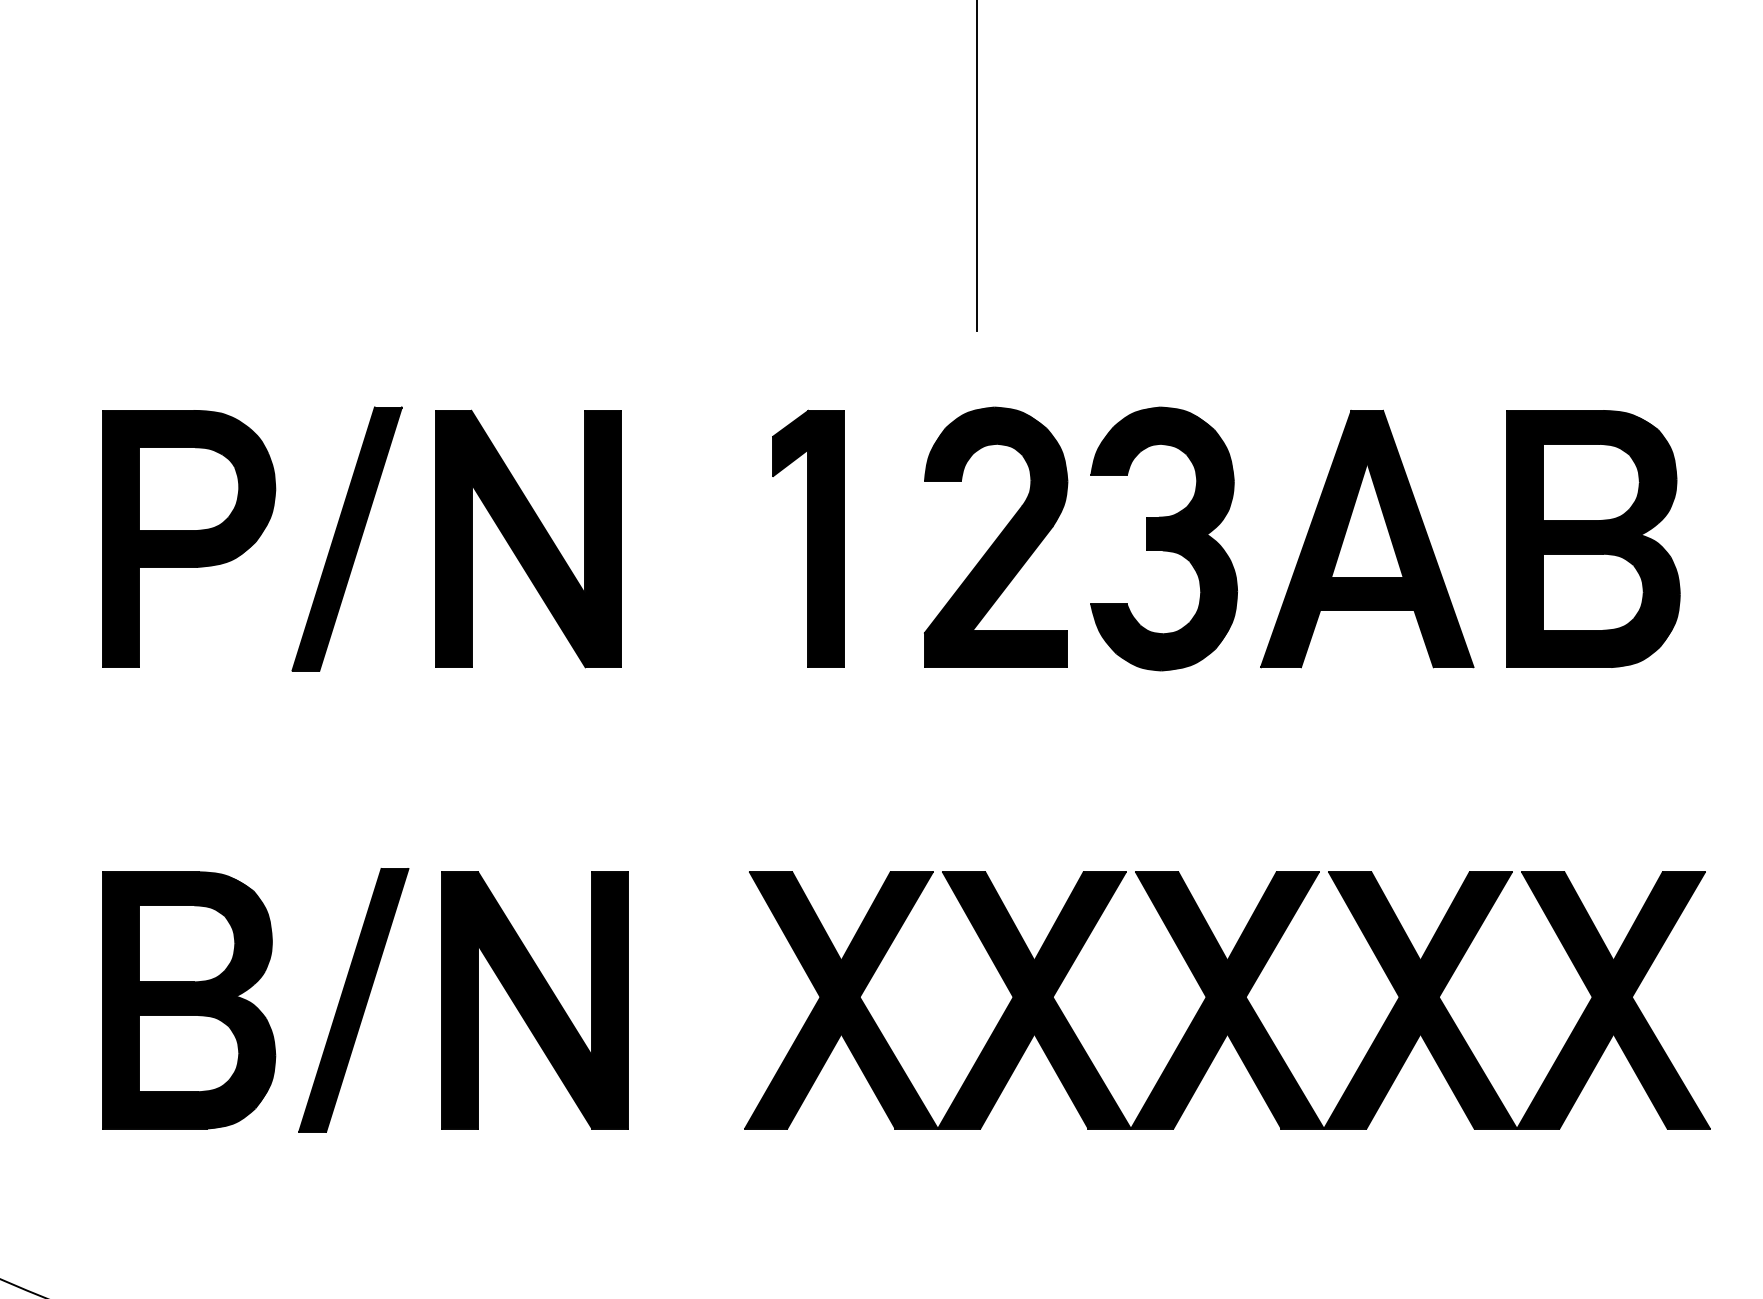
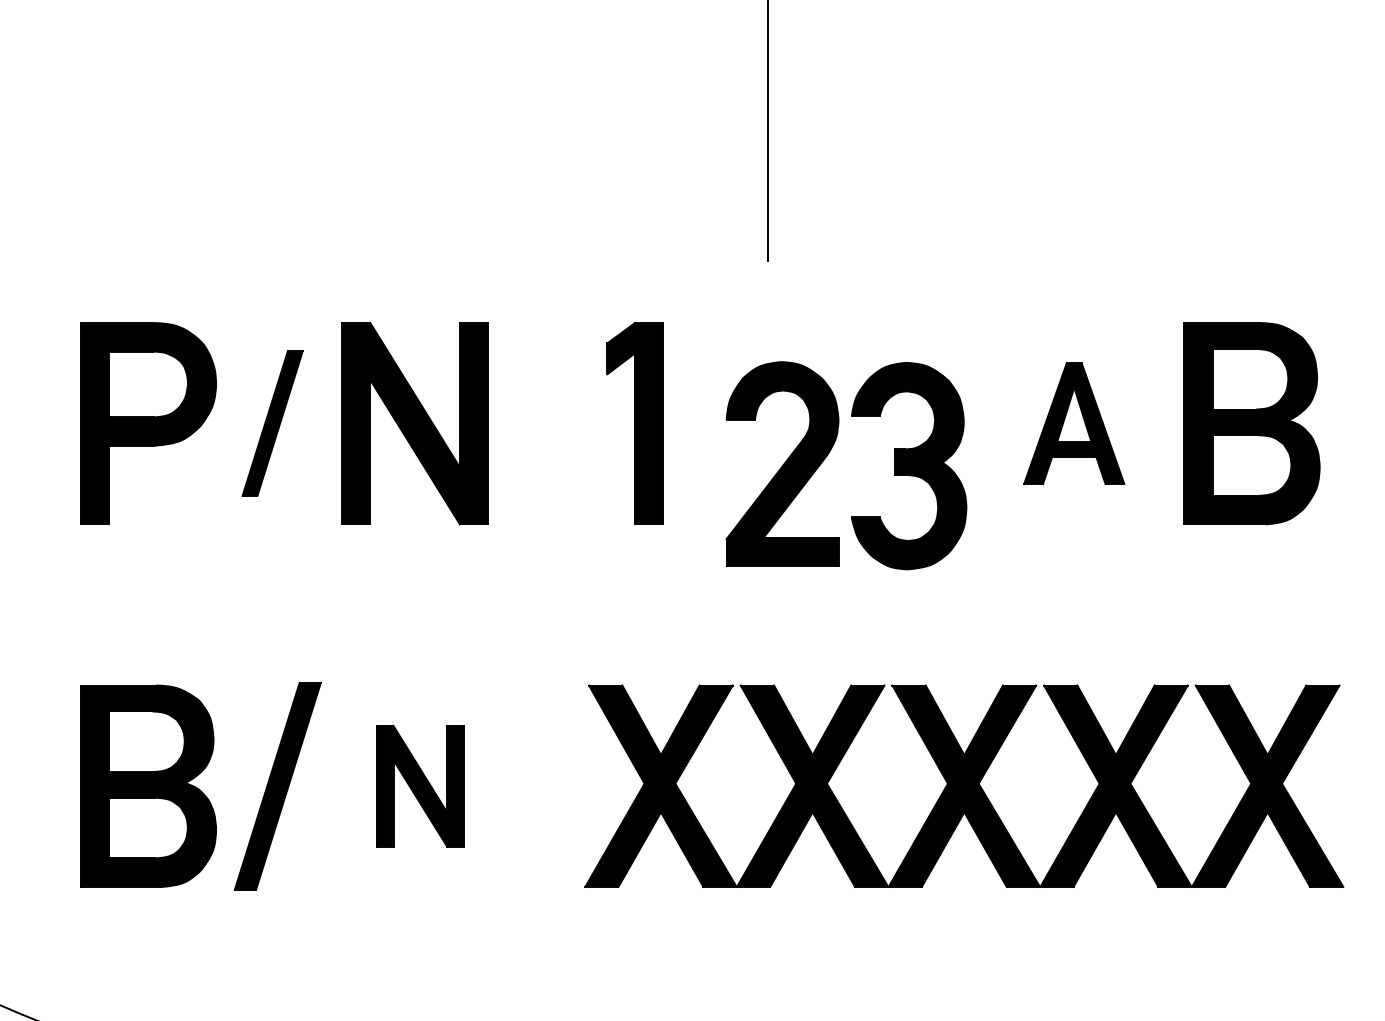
part: (996, 536) -> (782, 463), moved
part: (346, 538) -> (272, 423), size x0.7
part: (1163, 538) -> (908, 465), moved
part: (1367, 538) -> (1074, 423), size x0.6
part: (534, 1000) -> (419, 786), size x0.6

